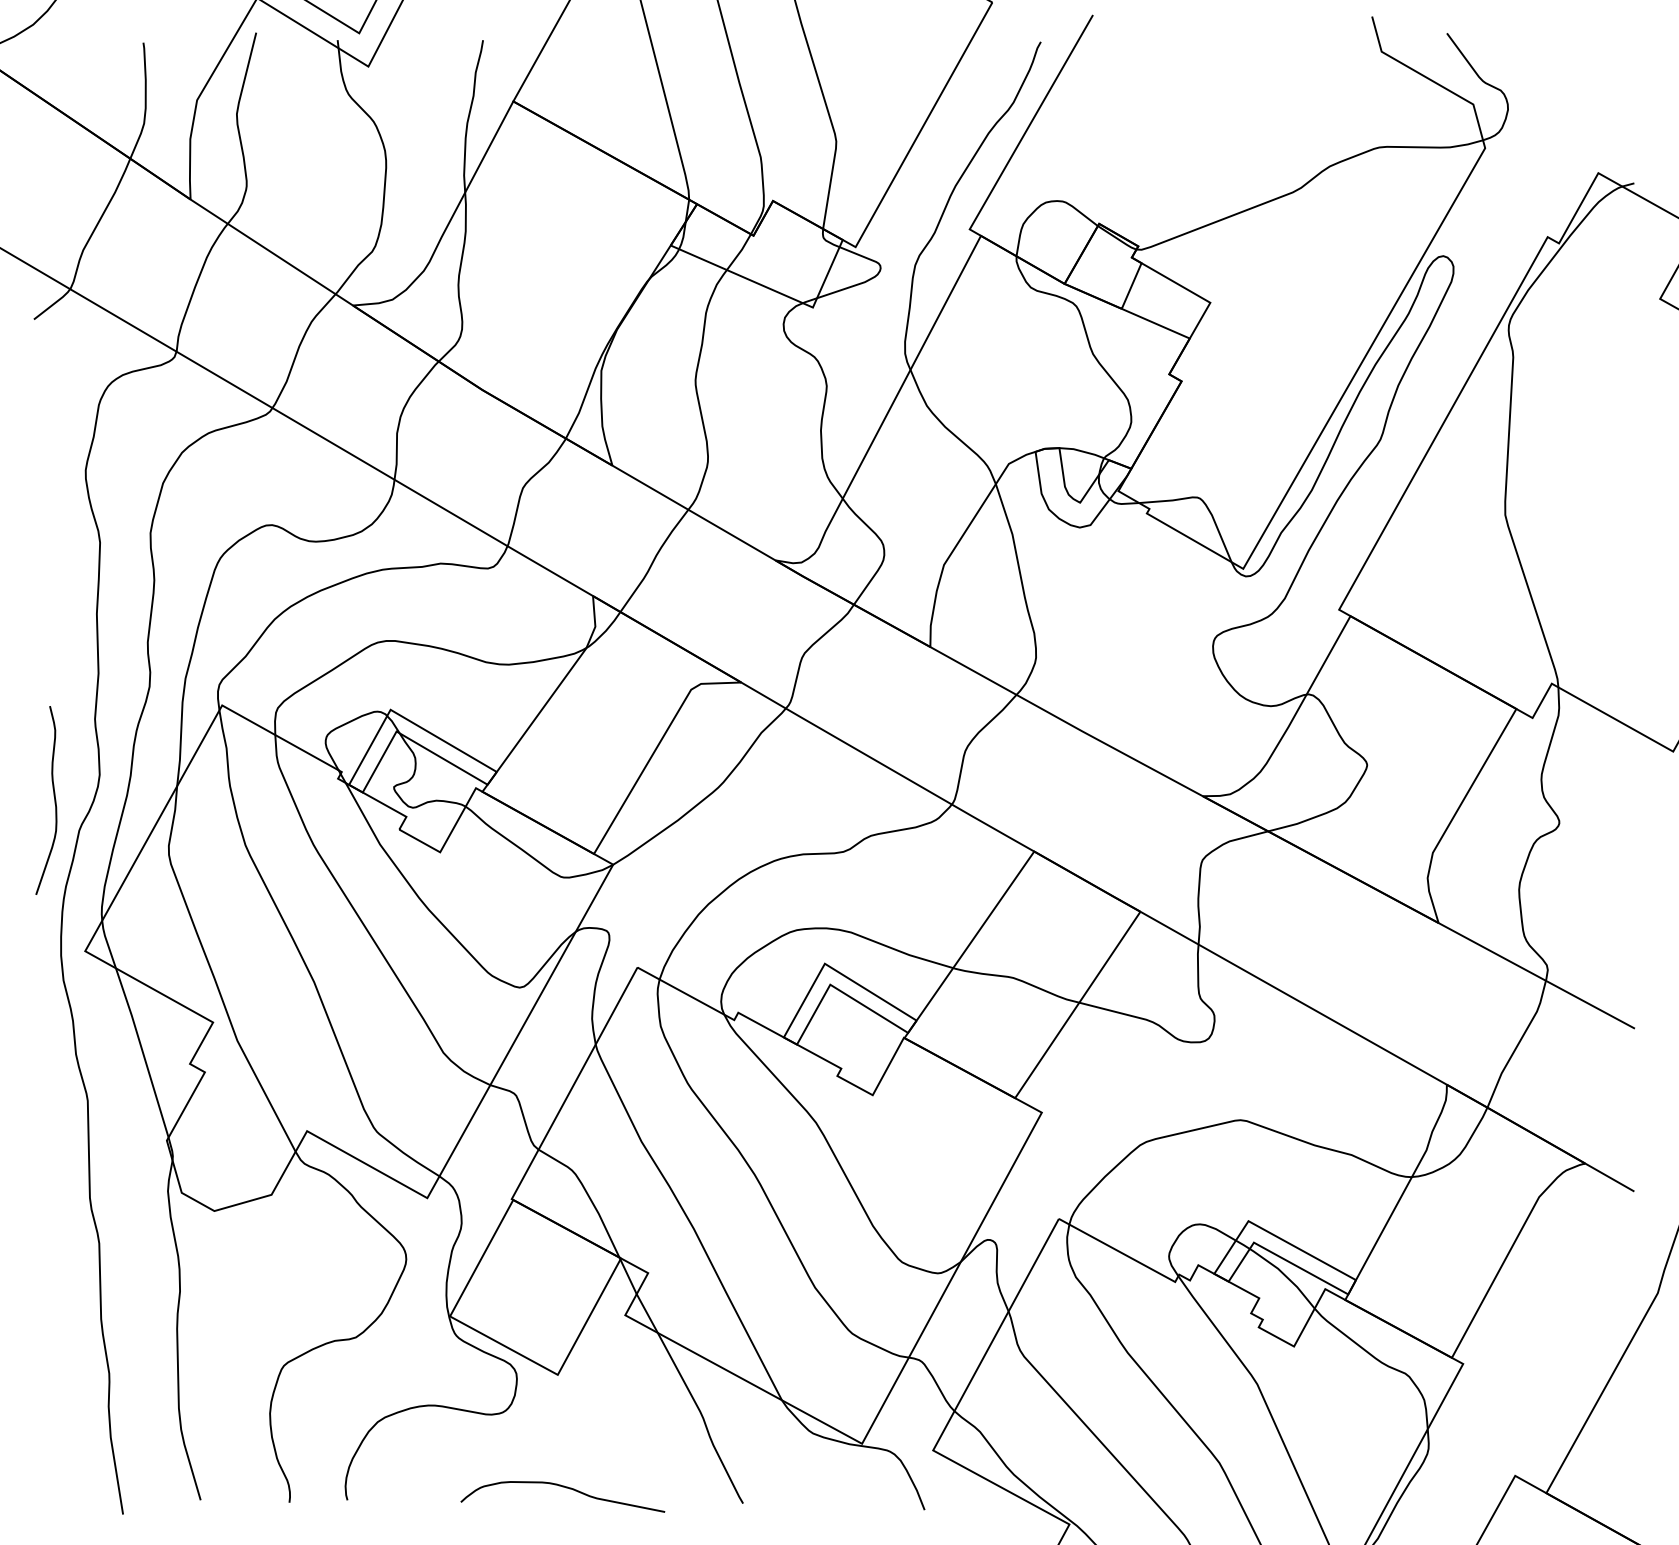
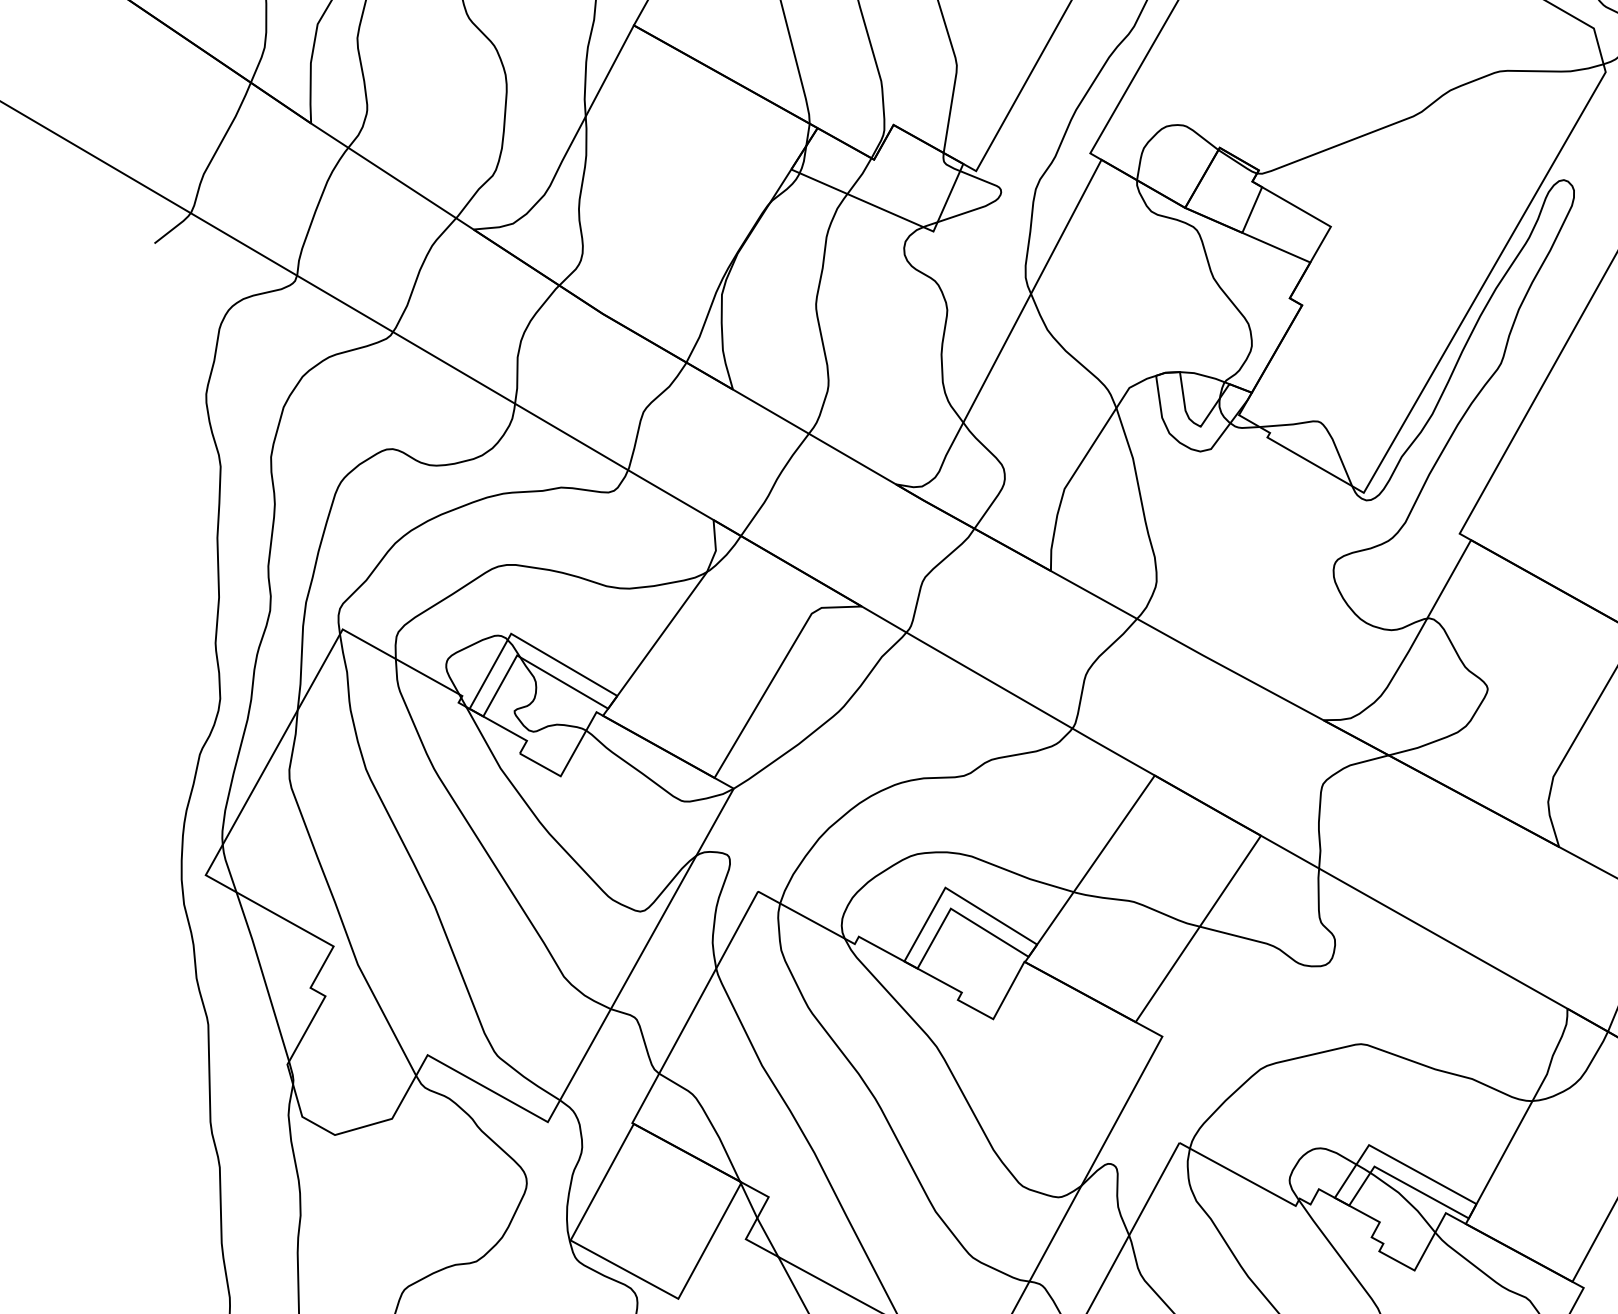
curve: (54, 800) -> (175, 724), removed

